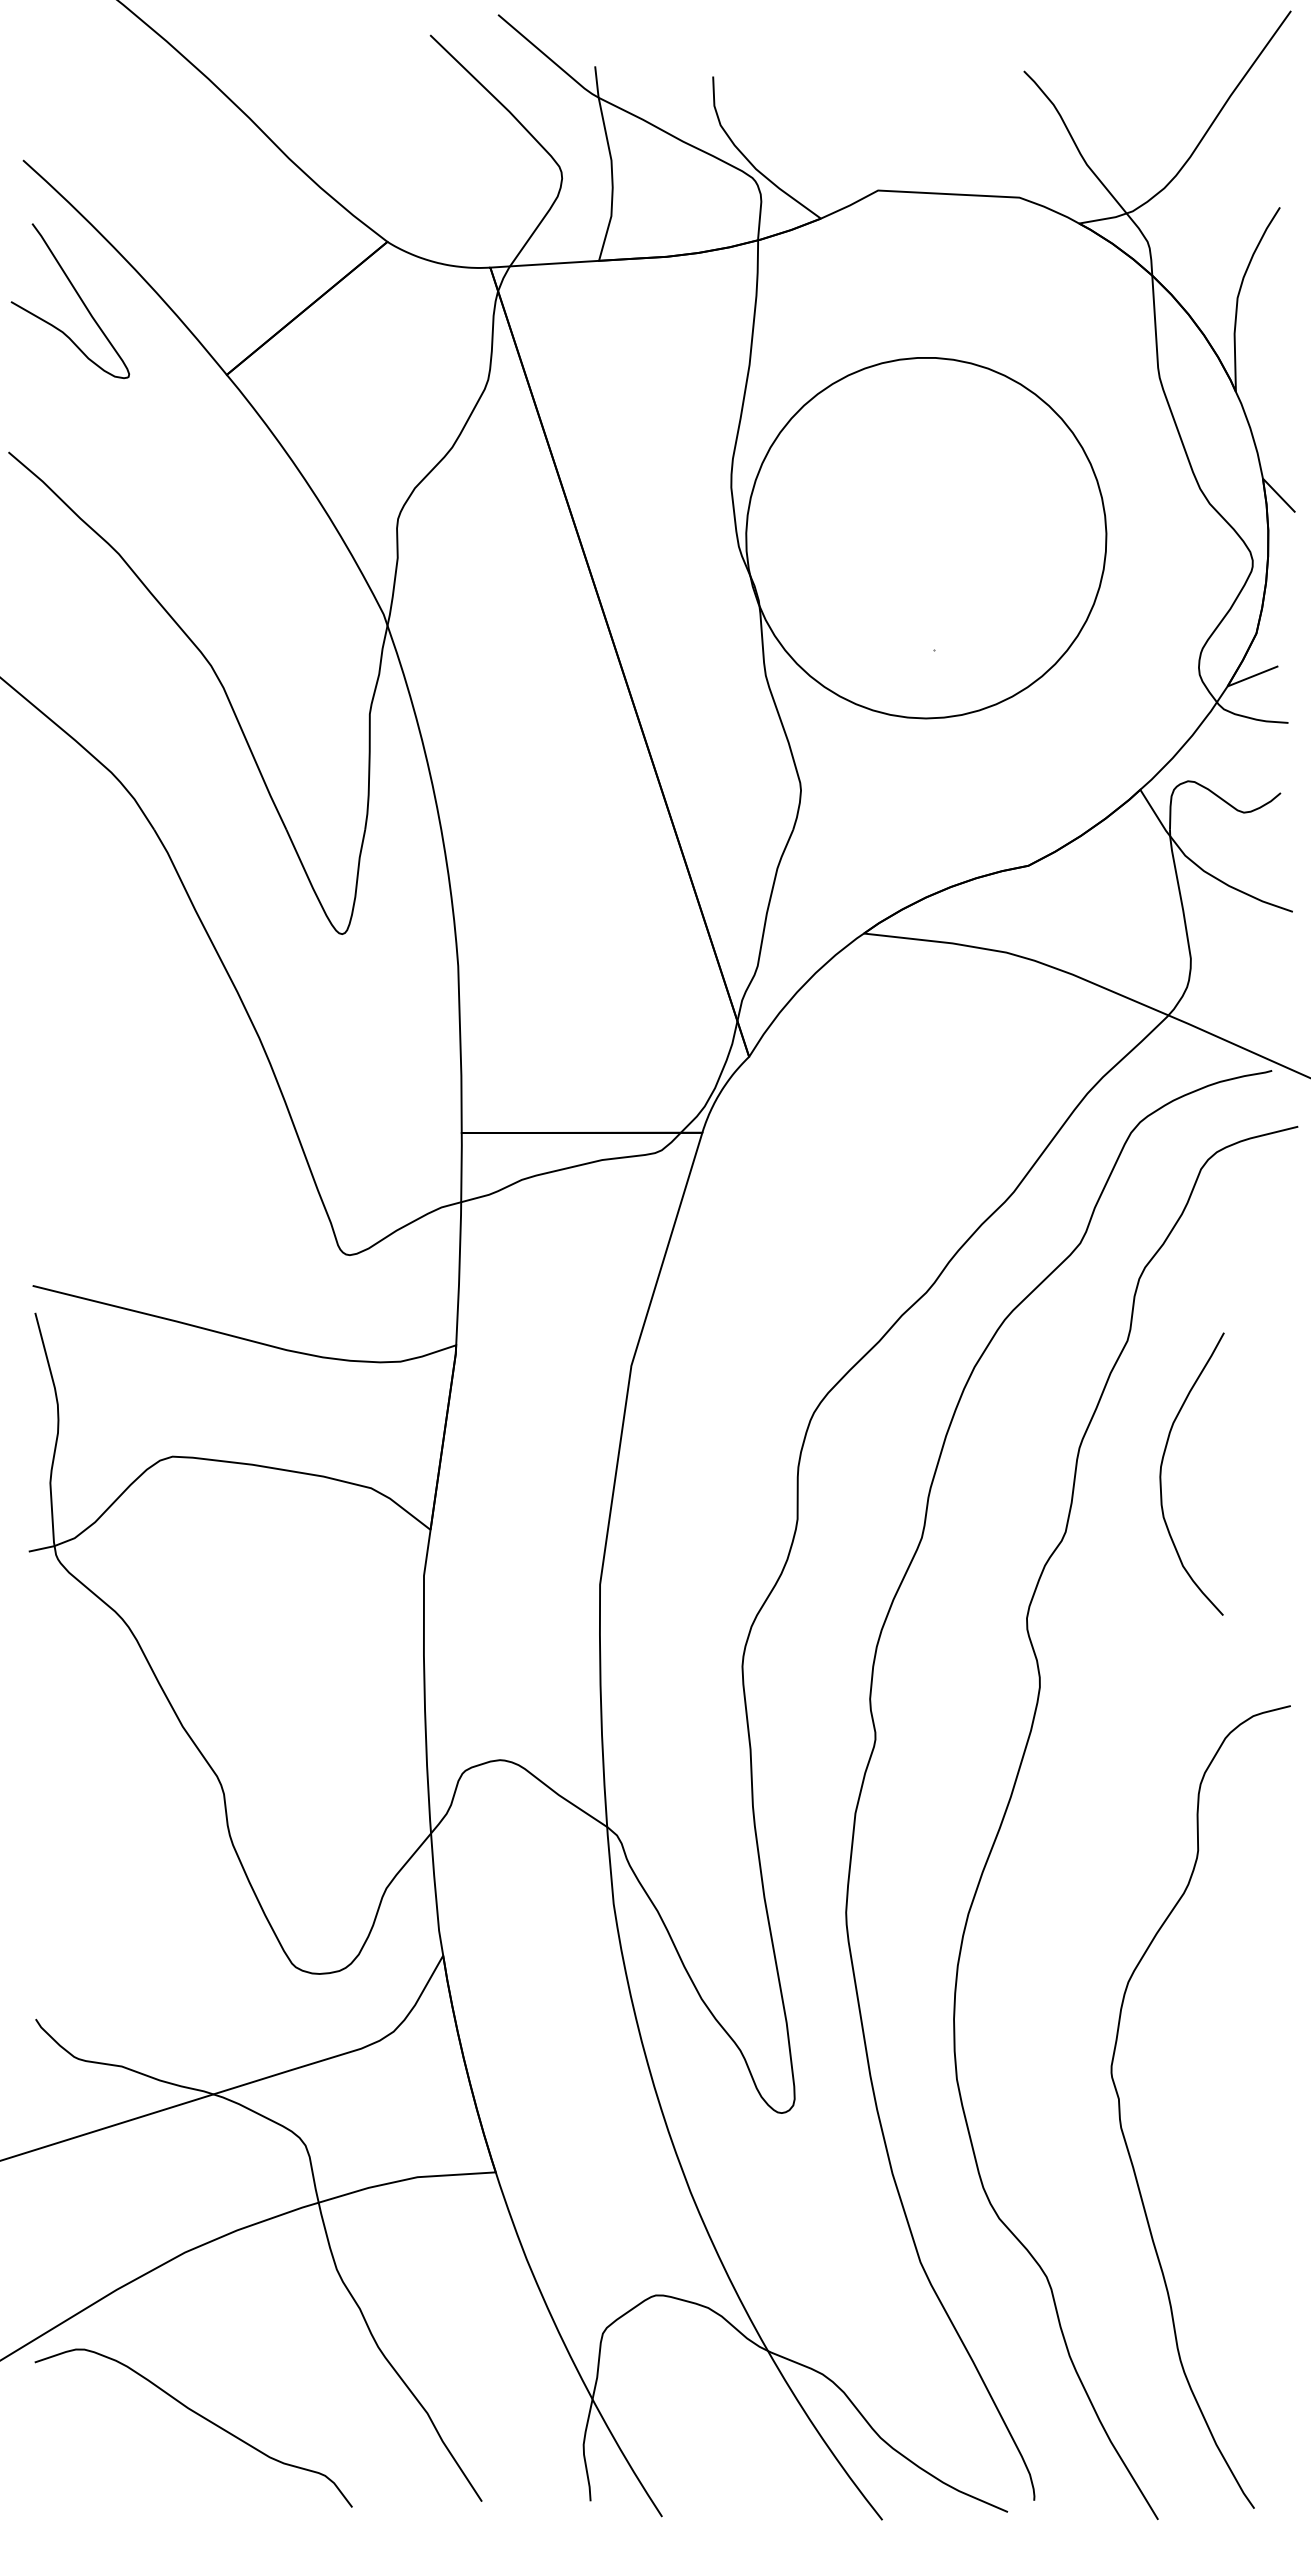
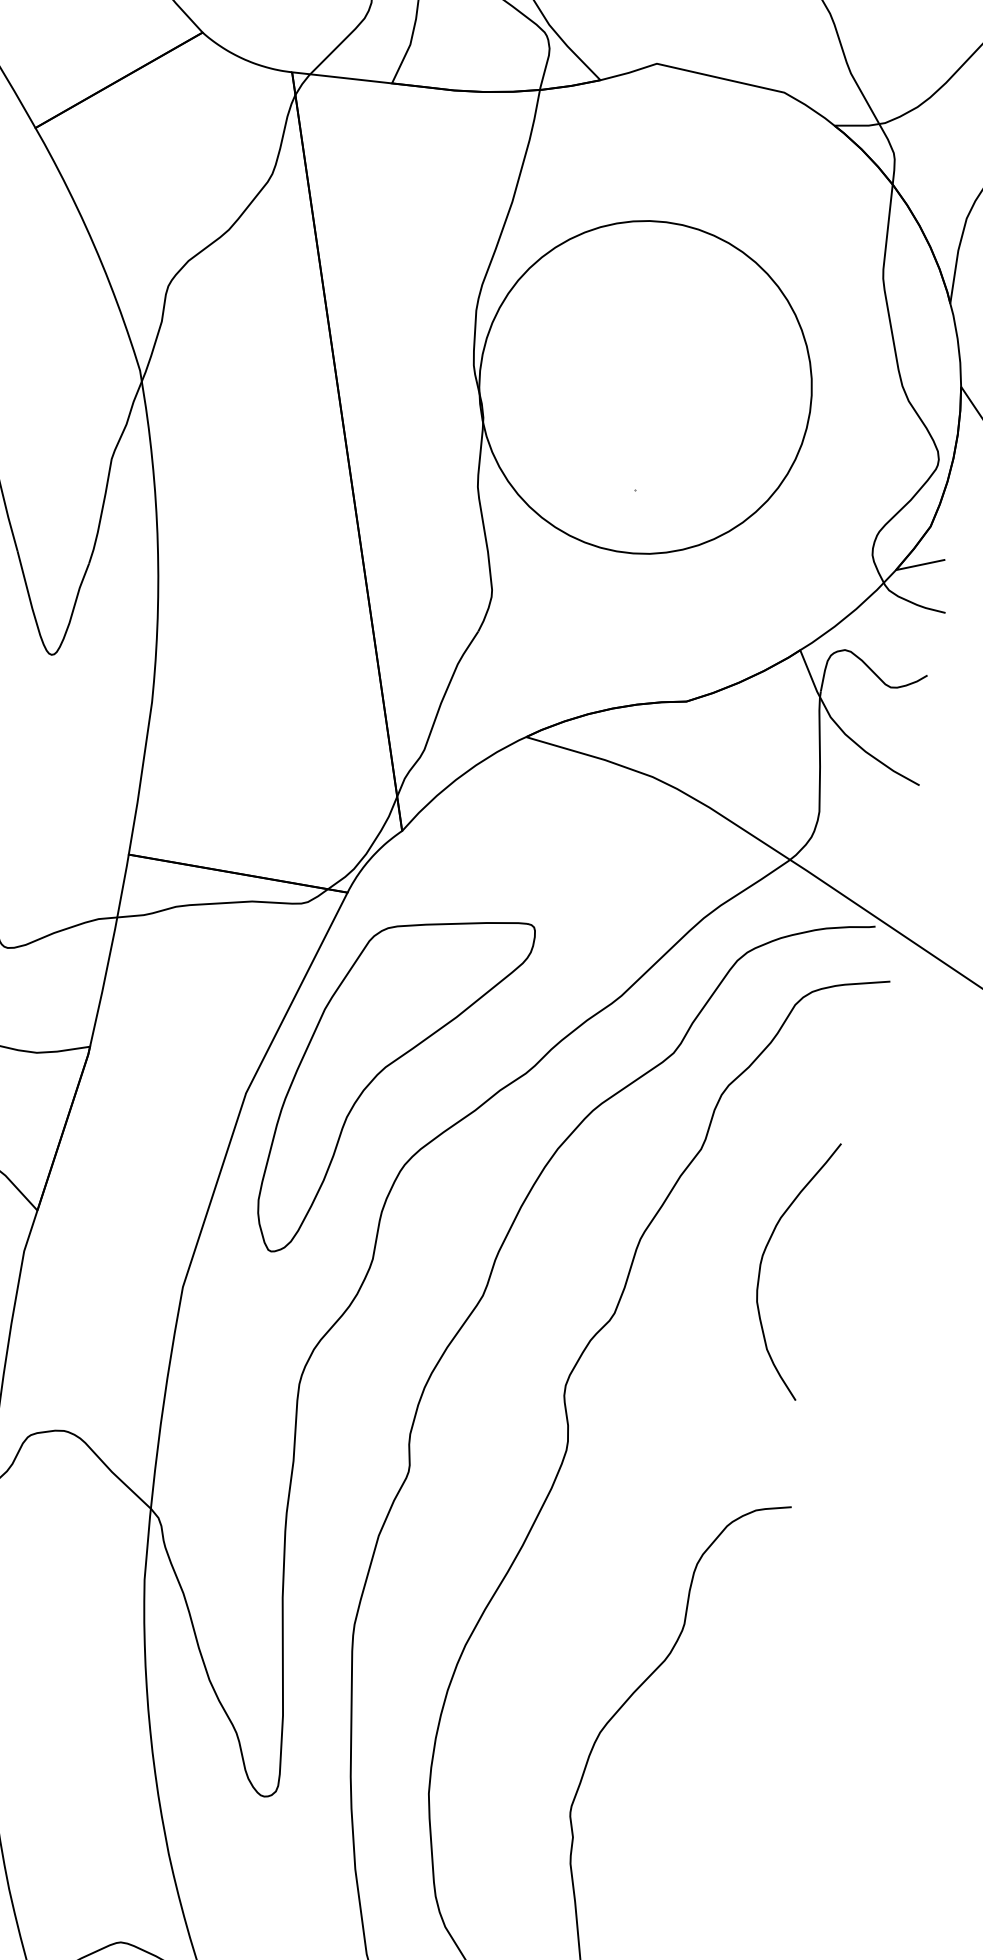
part: (770, 1320) -> (379, 1074), added
curve: (1161, 1473) -> (762, 1261), moved

